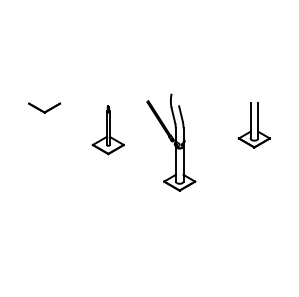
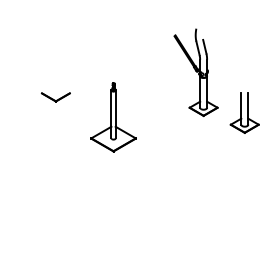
part: (107, 130) -> (112, 117), size x1.6
part: (171, 142) -> (196, 72), moved

